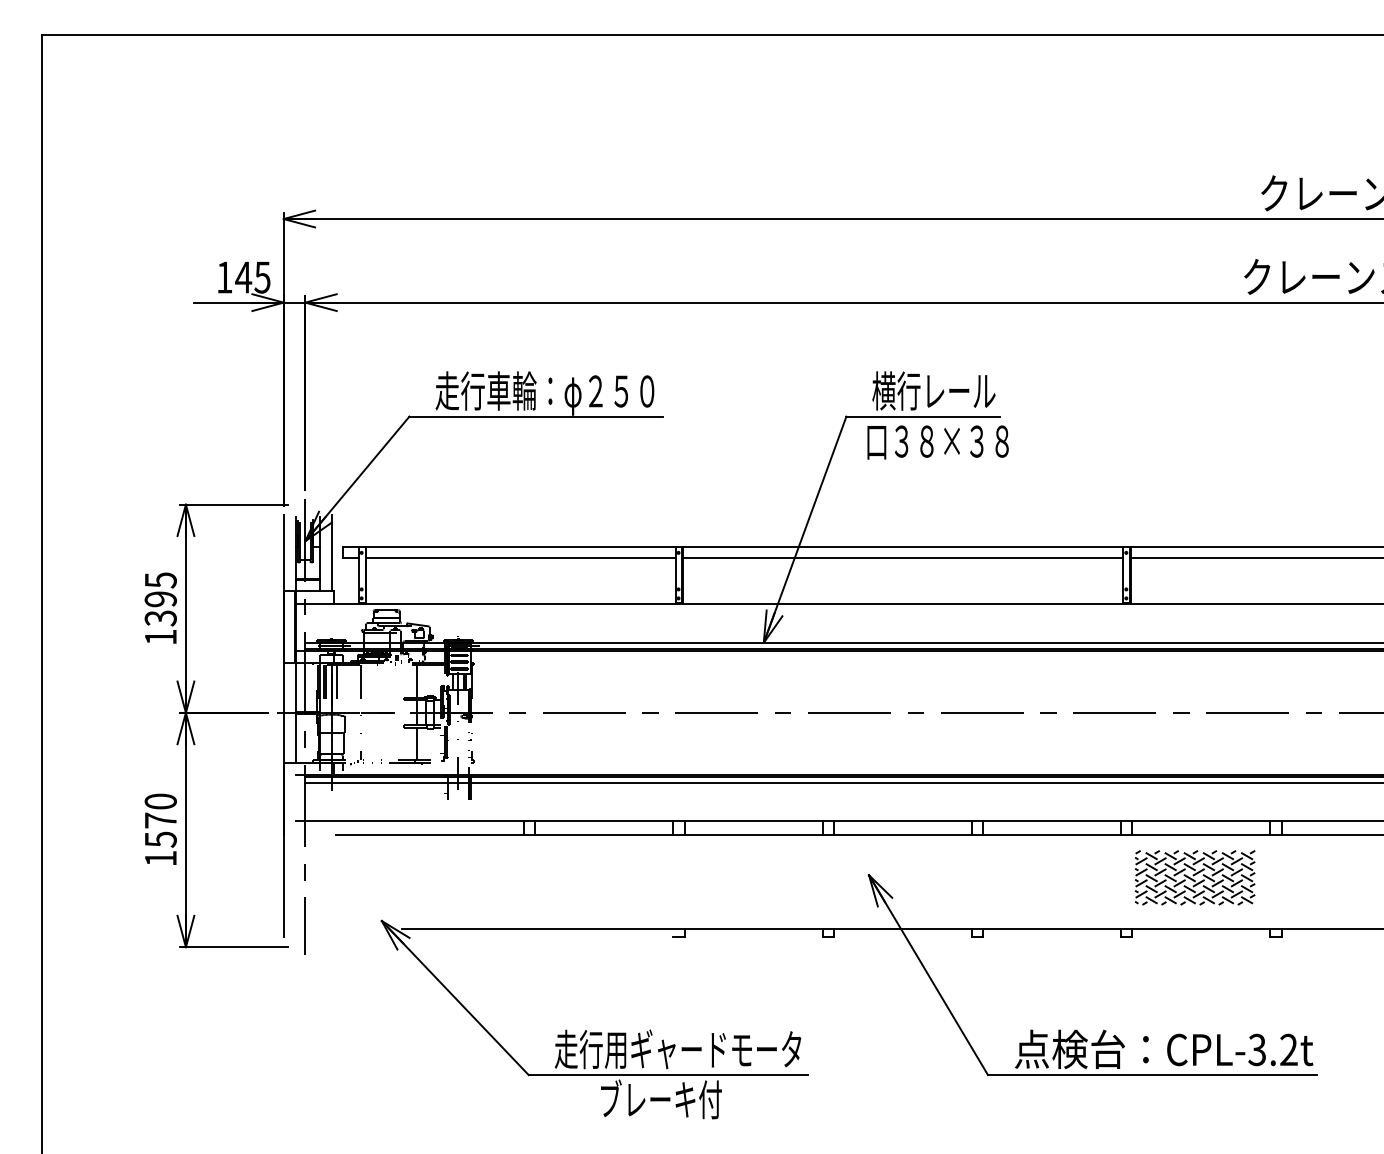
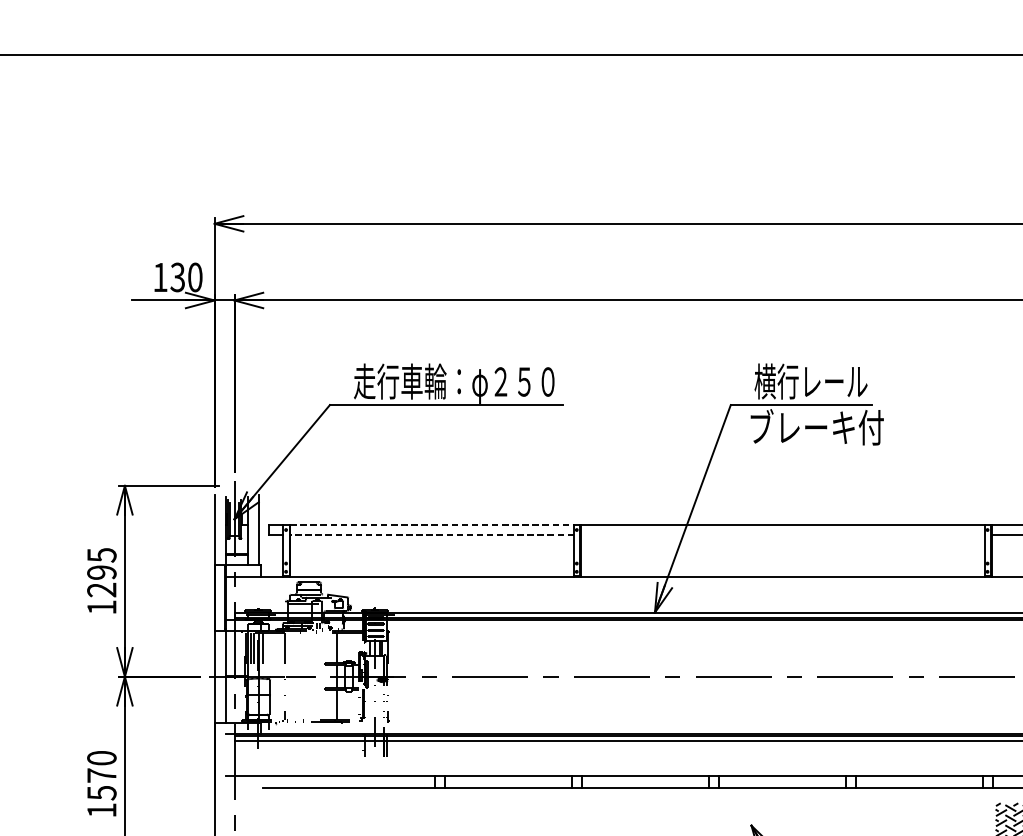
text: (252, 277) -> (185, 277), 145 -> 130
text: (940, 440) -> (817, 426), 口３８×３８ -> ブレーキ付
line: (520, 547) -> (431, 525), solid -> dashed
line: (520, 558) -> (431, 535), solid -> dashed
line: (903, 558) -> (783, 535), removed
text: (160, 618) -> (101, 590), 1395 -> 1295

